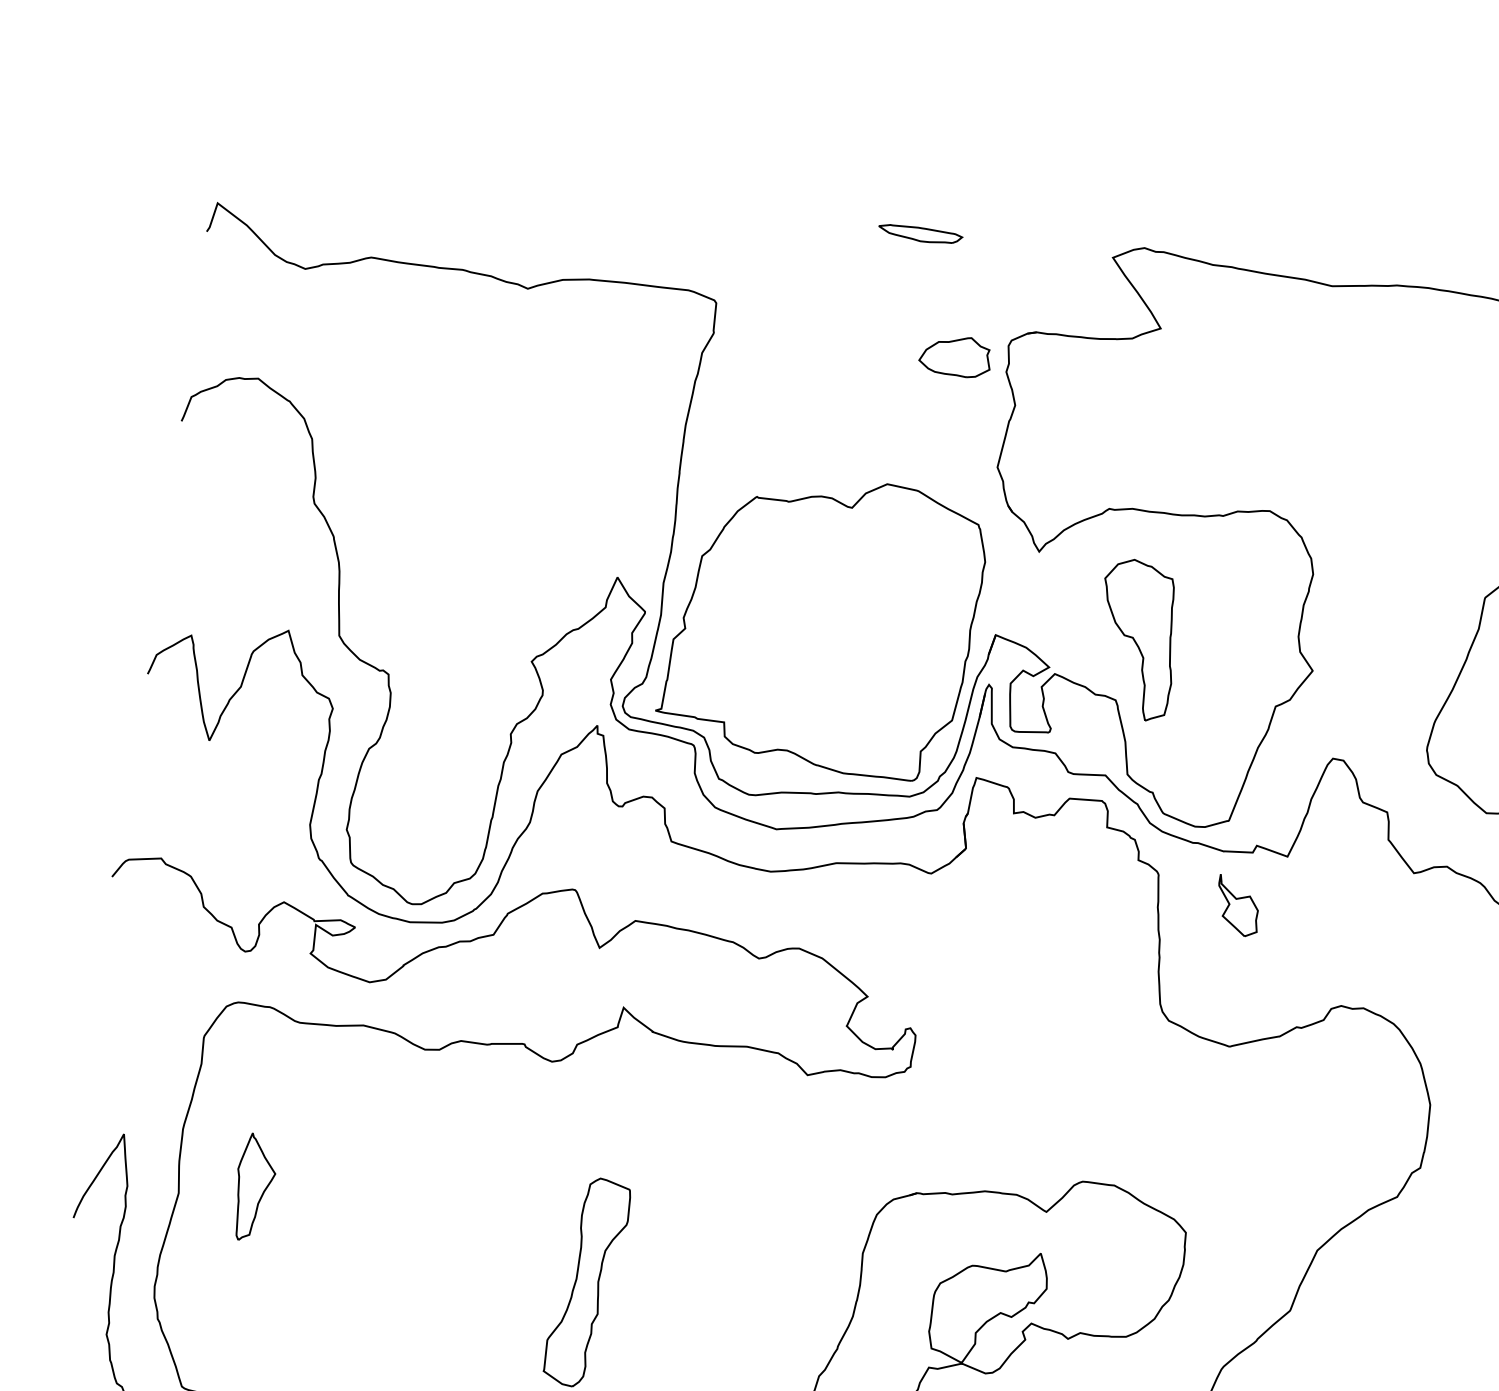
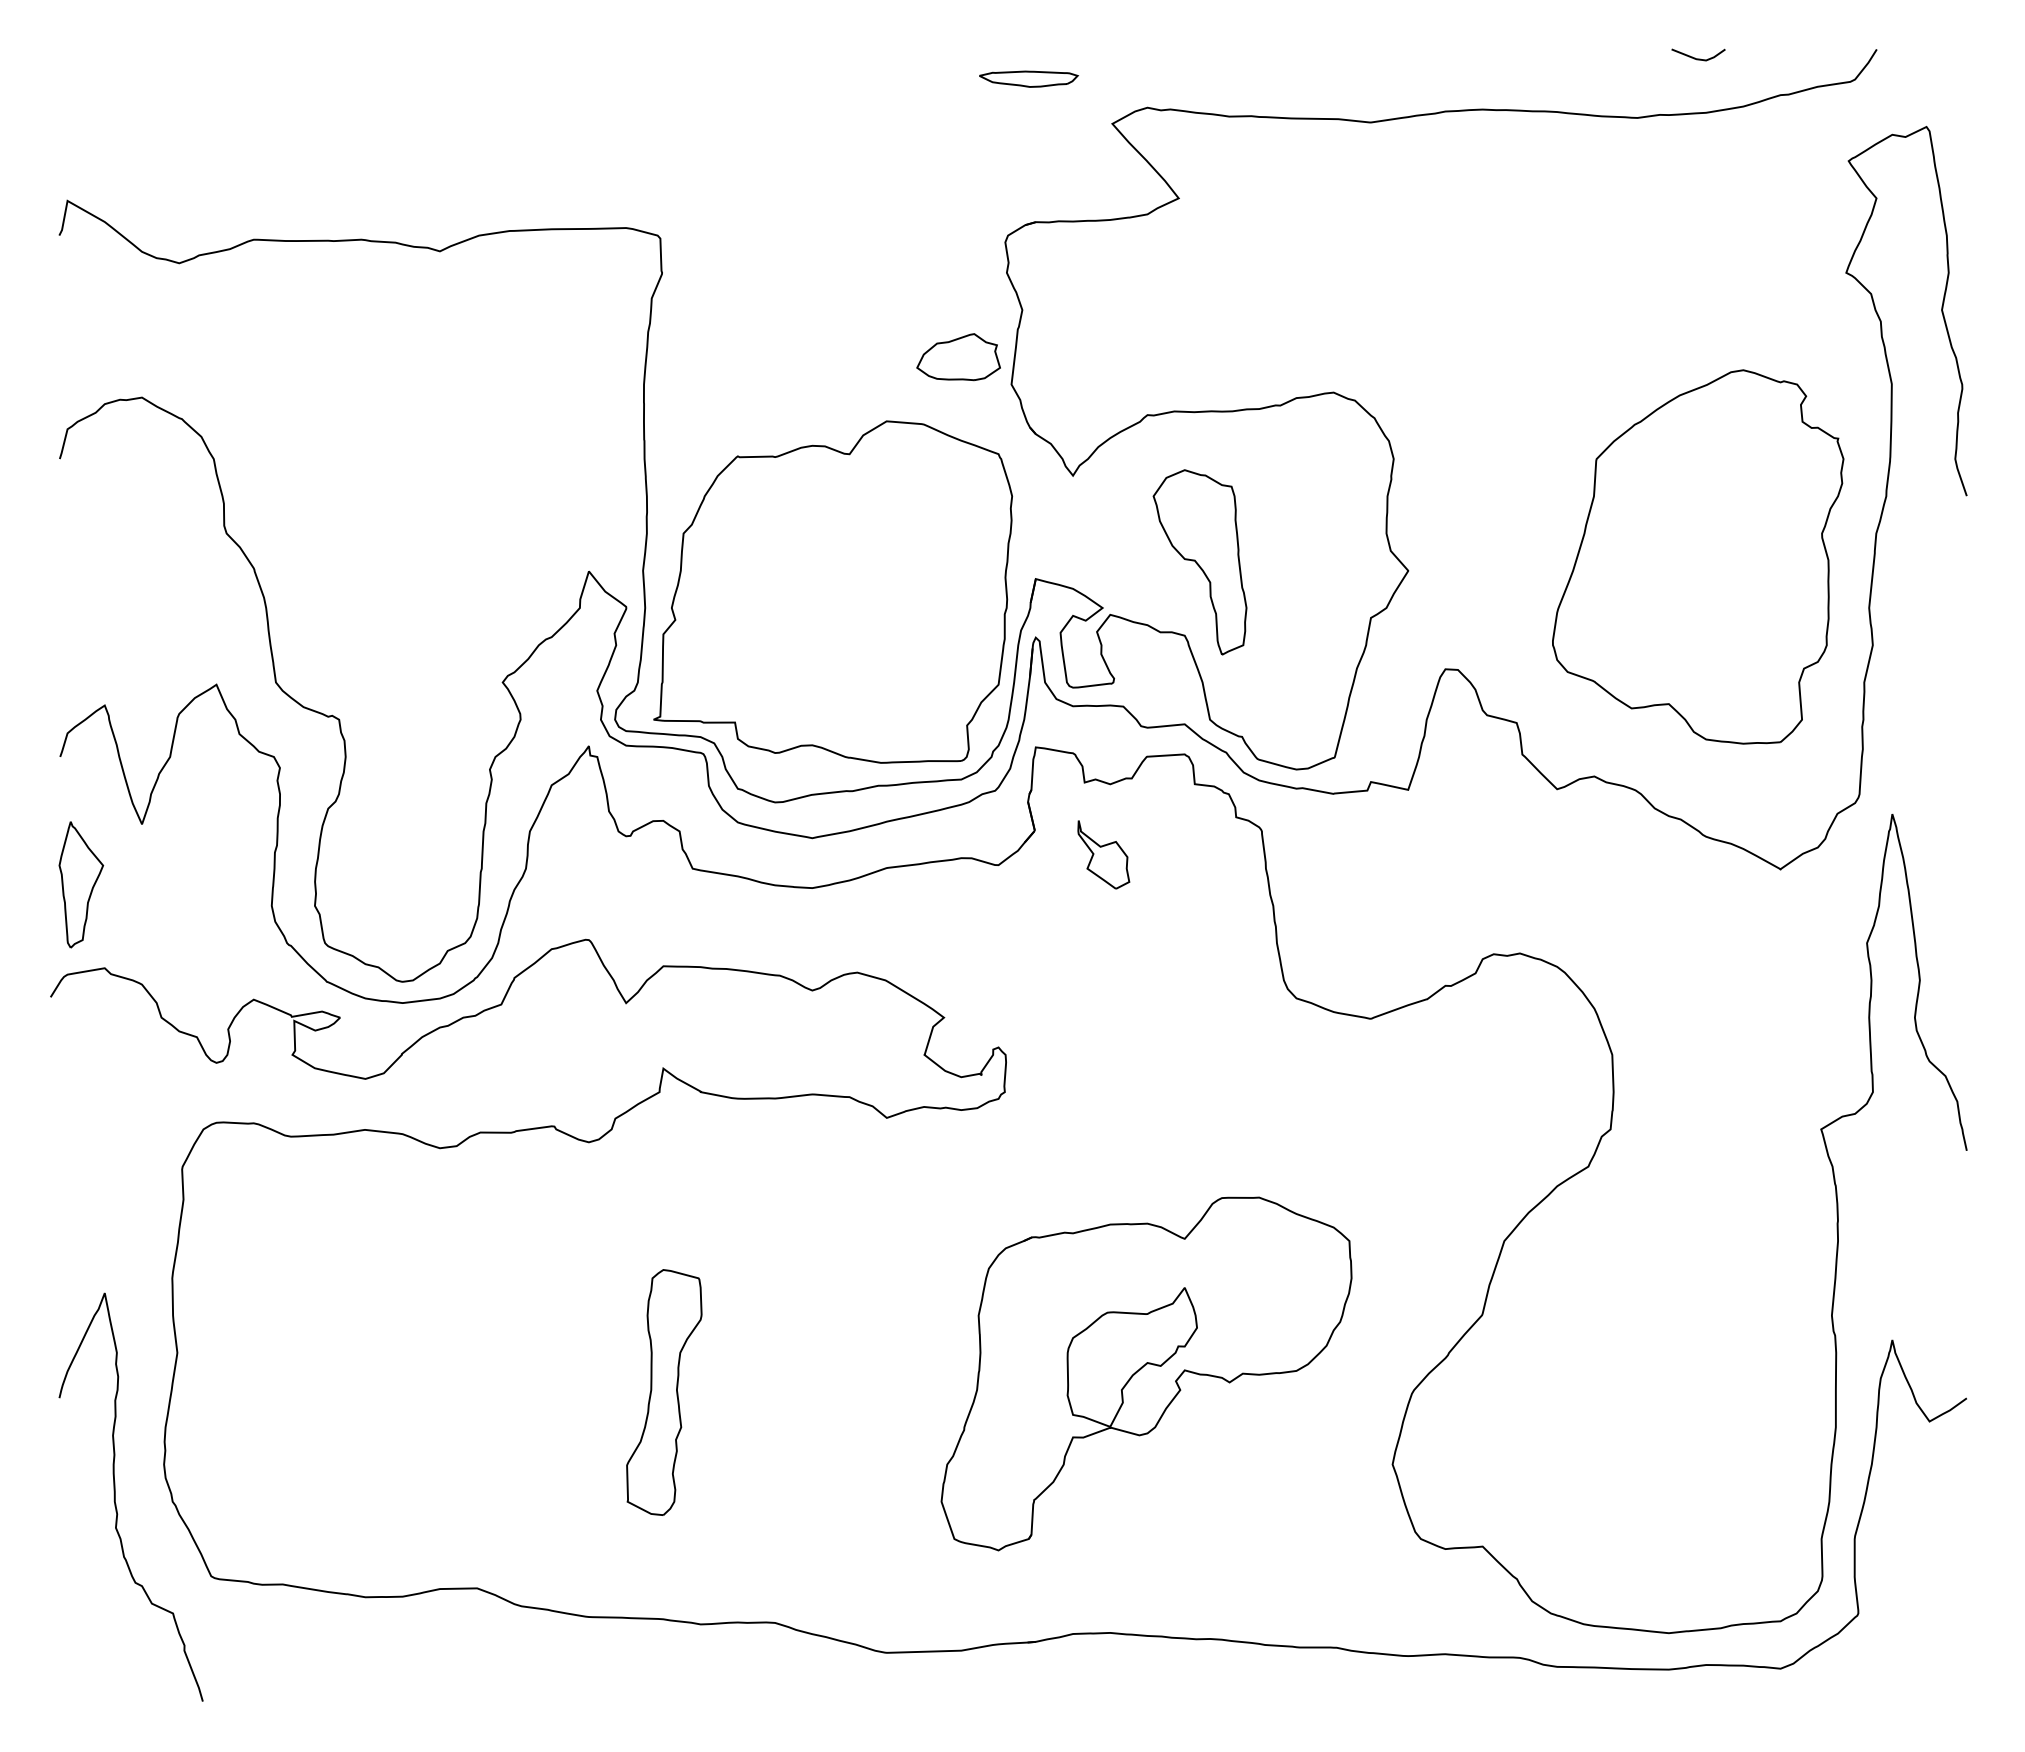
part: (920, 233) -> (1028, 78), moved
part: (955, 356) -> (958, 357), moved
part: (1237, 905) -> (1103, 854), moved
part: (254, 1187) -> (81, 884), moved

